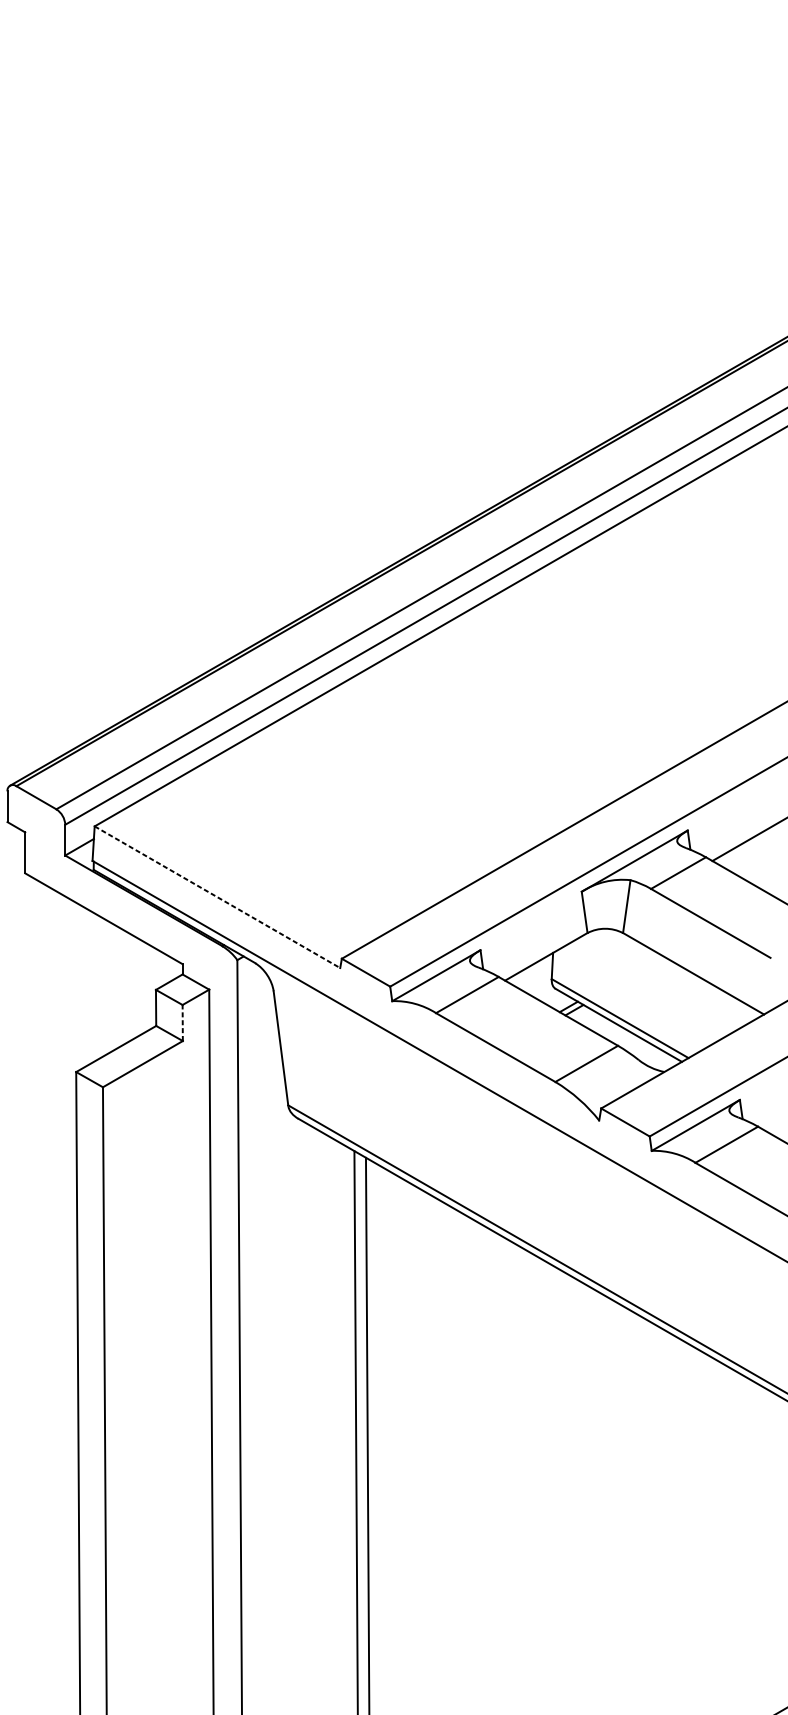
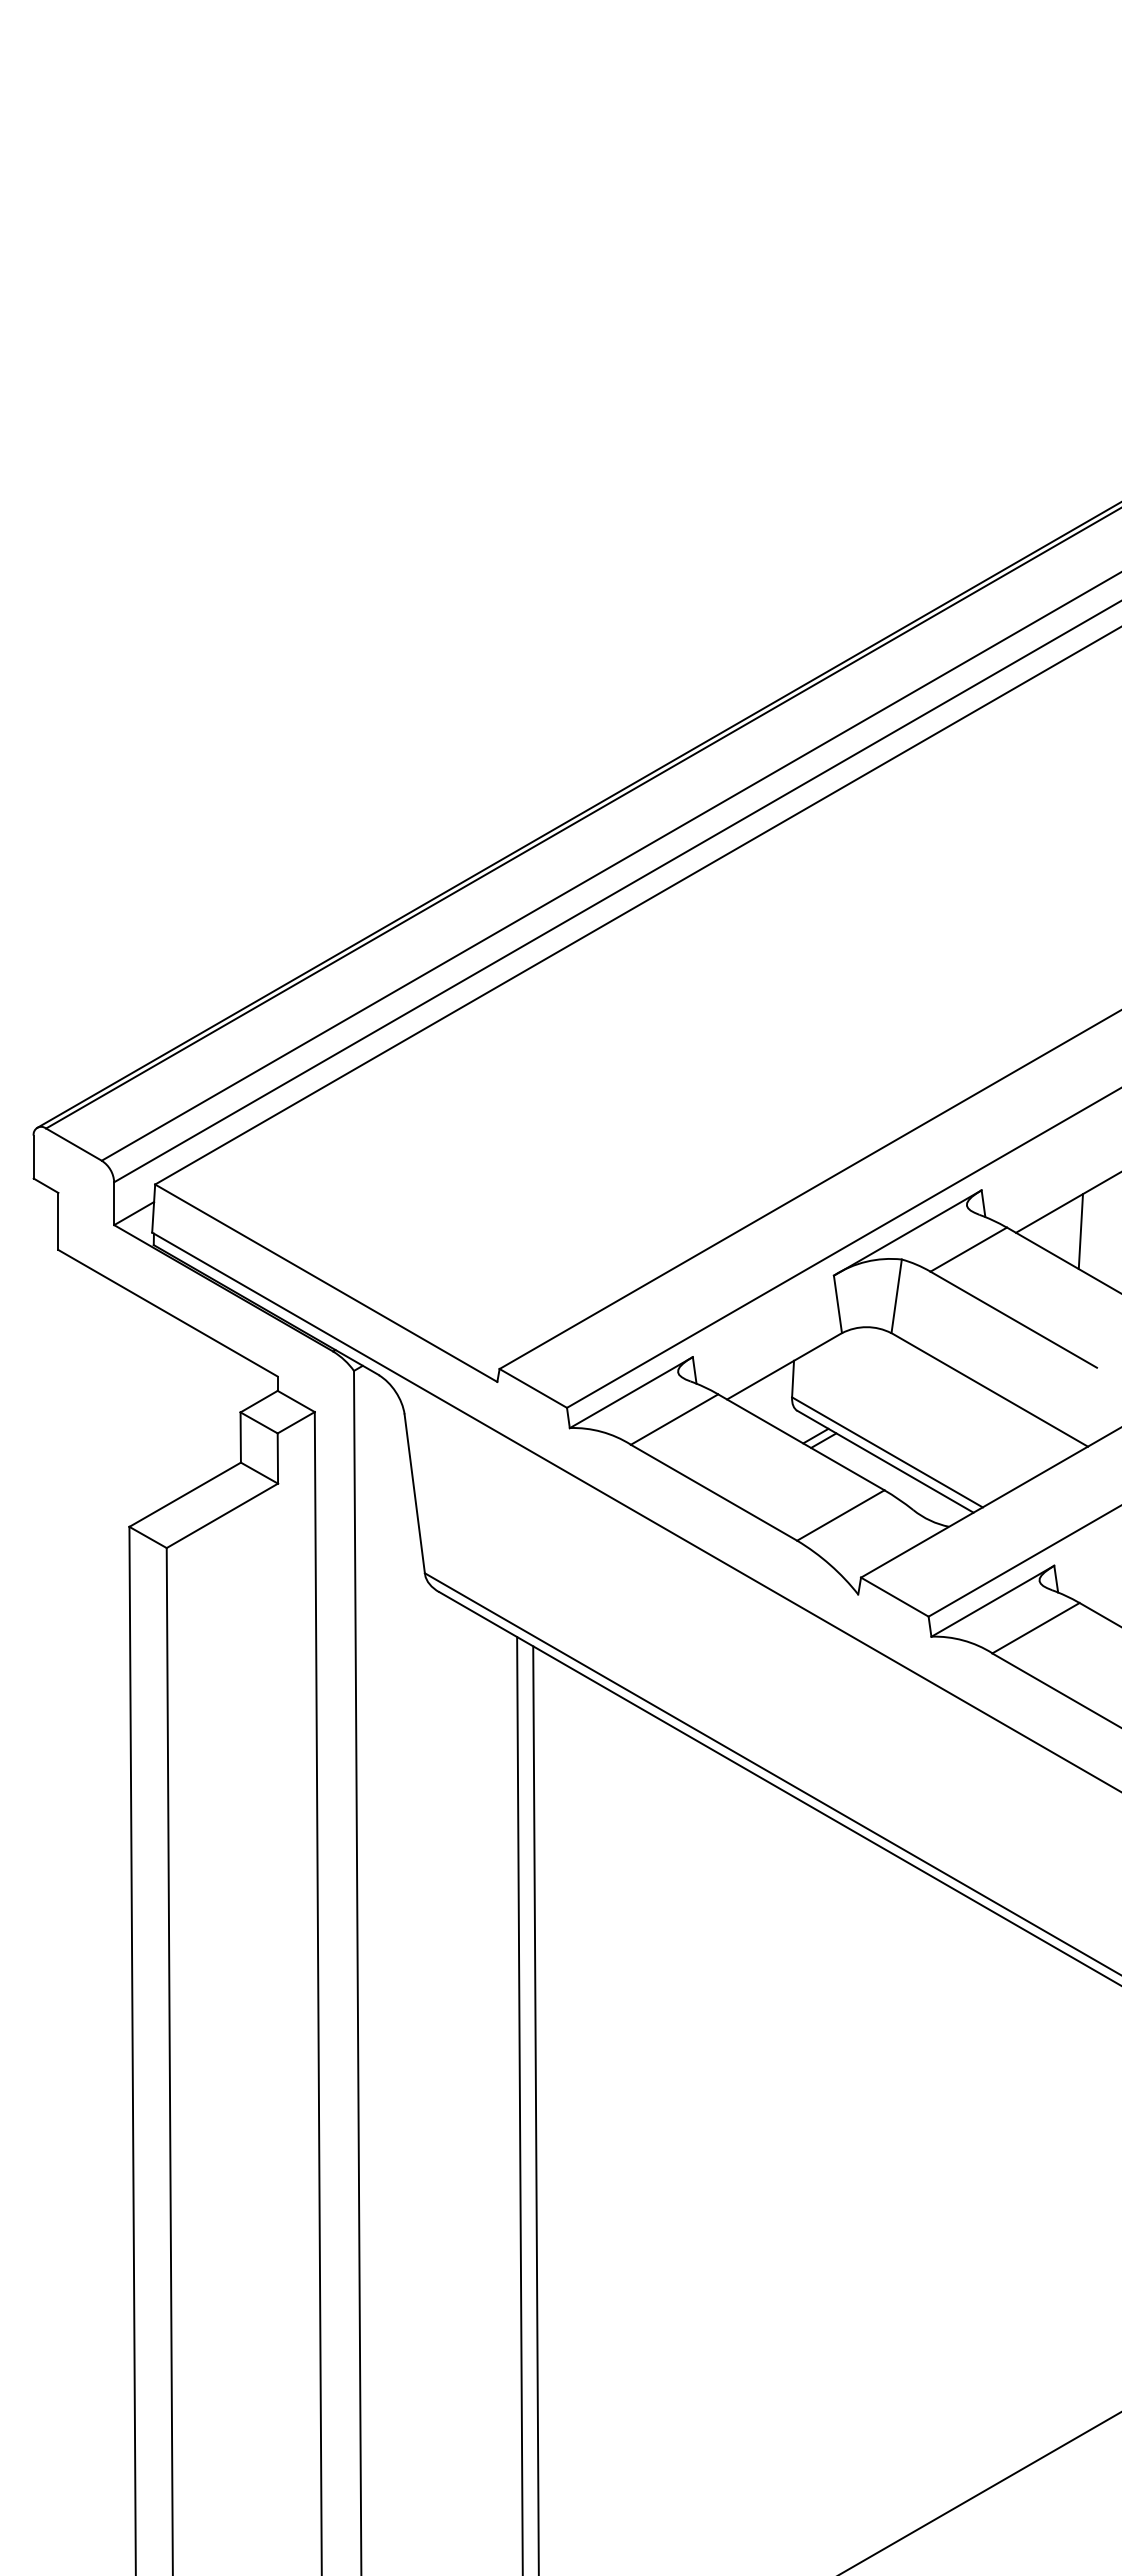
line: (758, 860) -> (1080, 1231), added
line: (217, 897) -> (326, 1283), dashed -> solid
line: (182, 1022) -> (277, 1458), dashed -> solid

